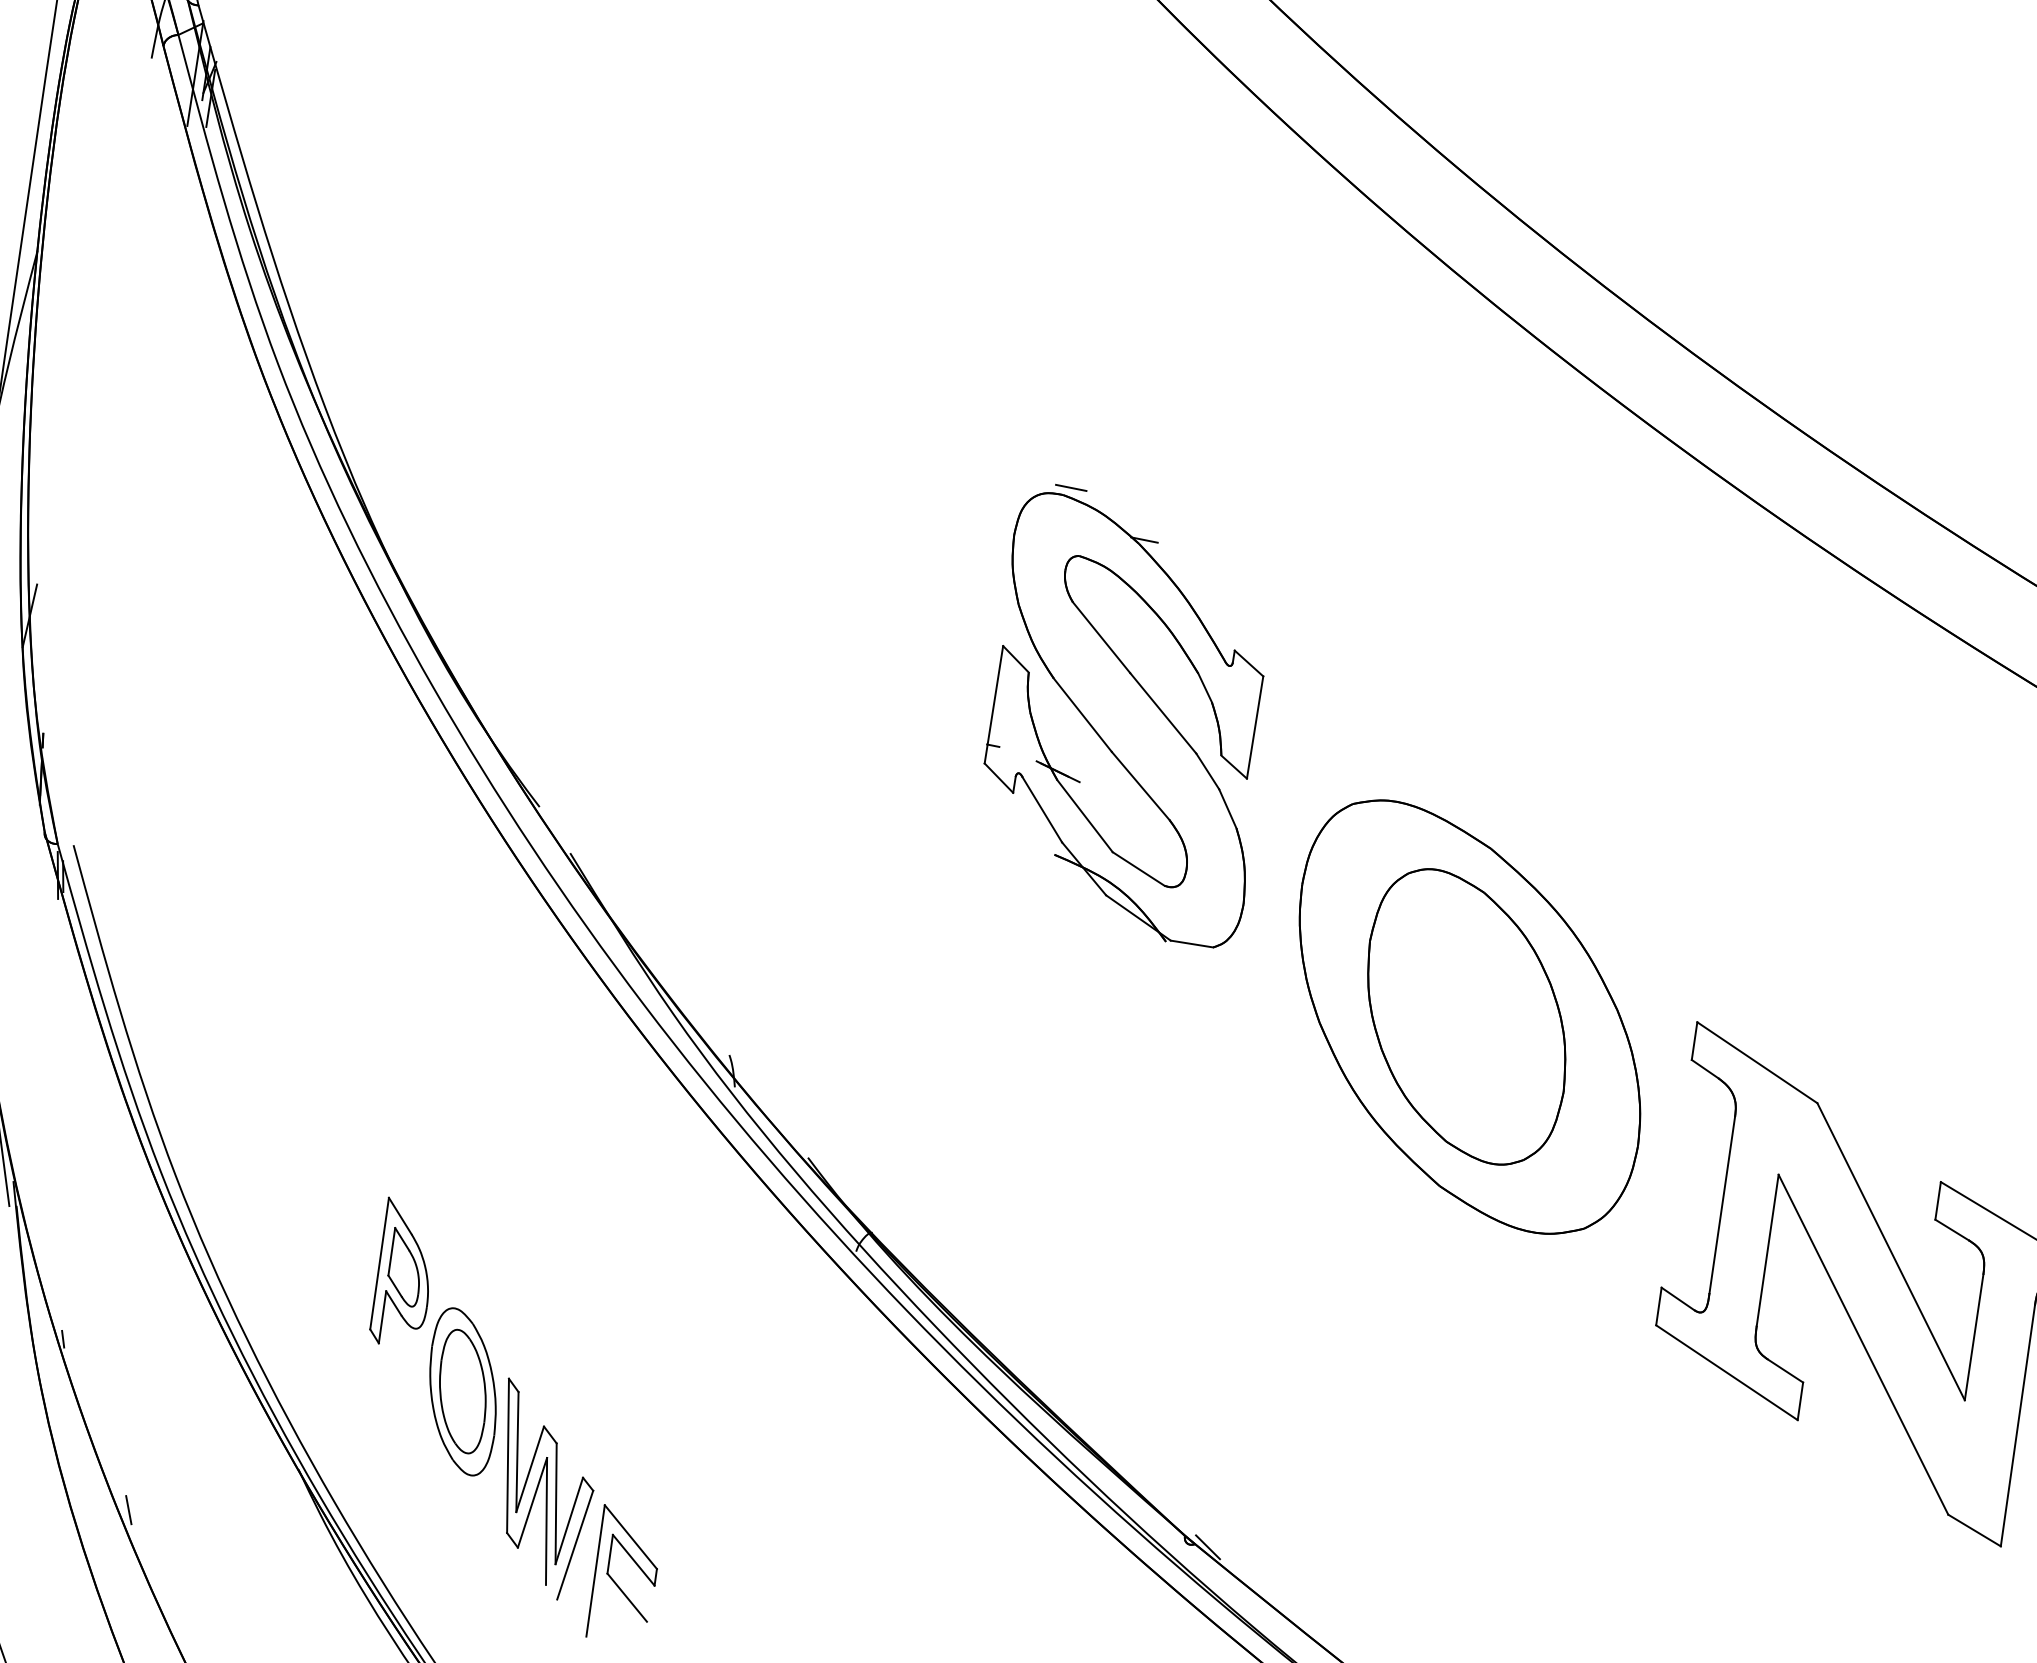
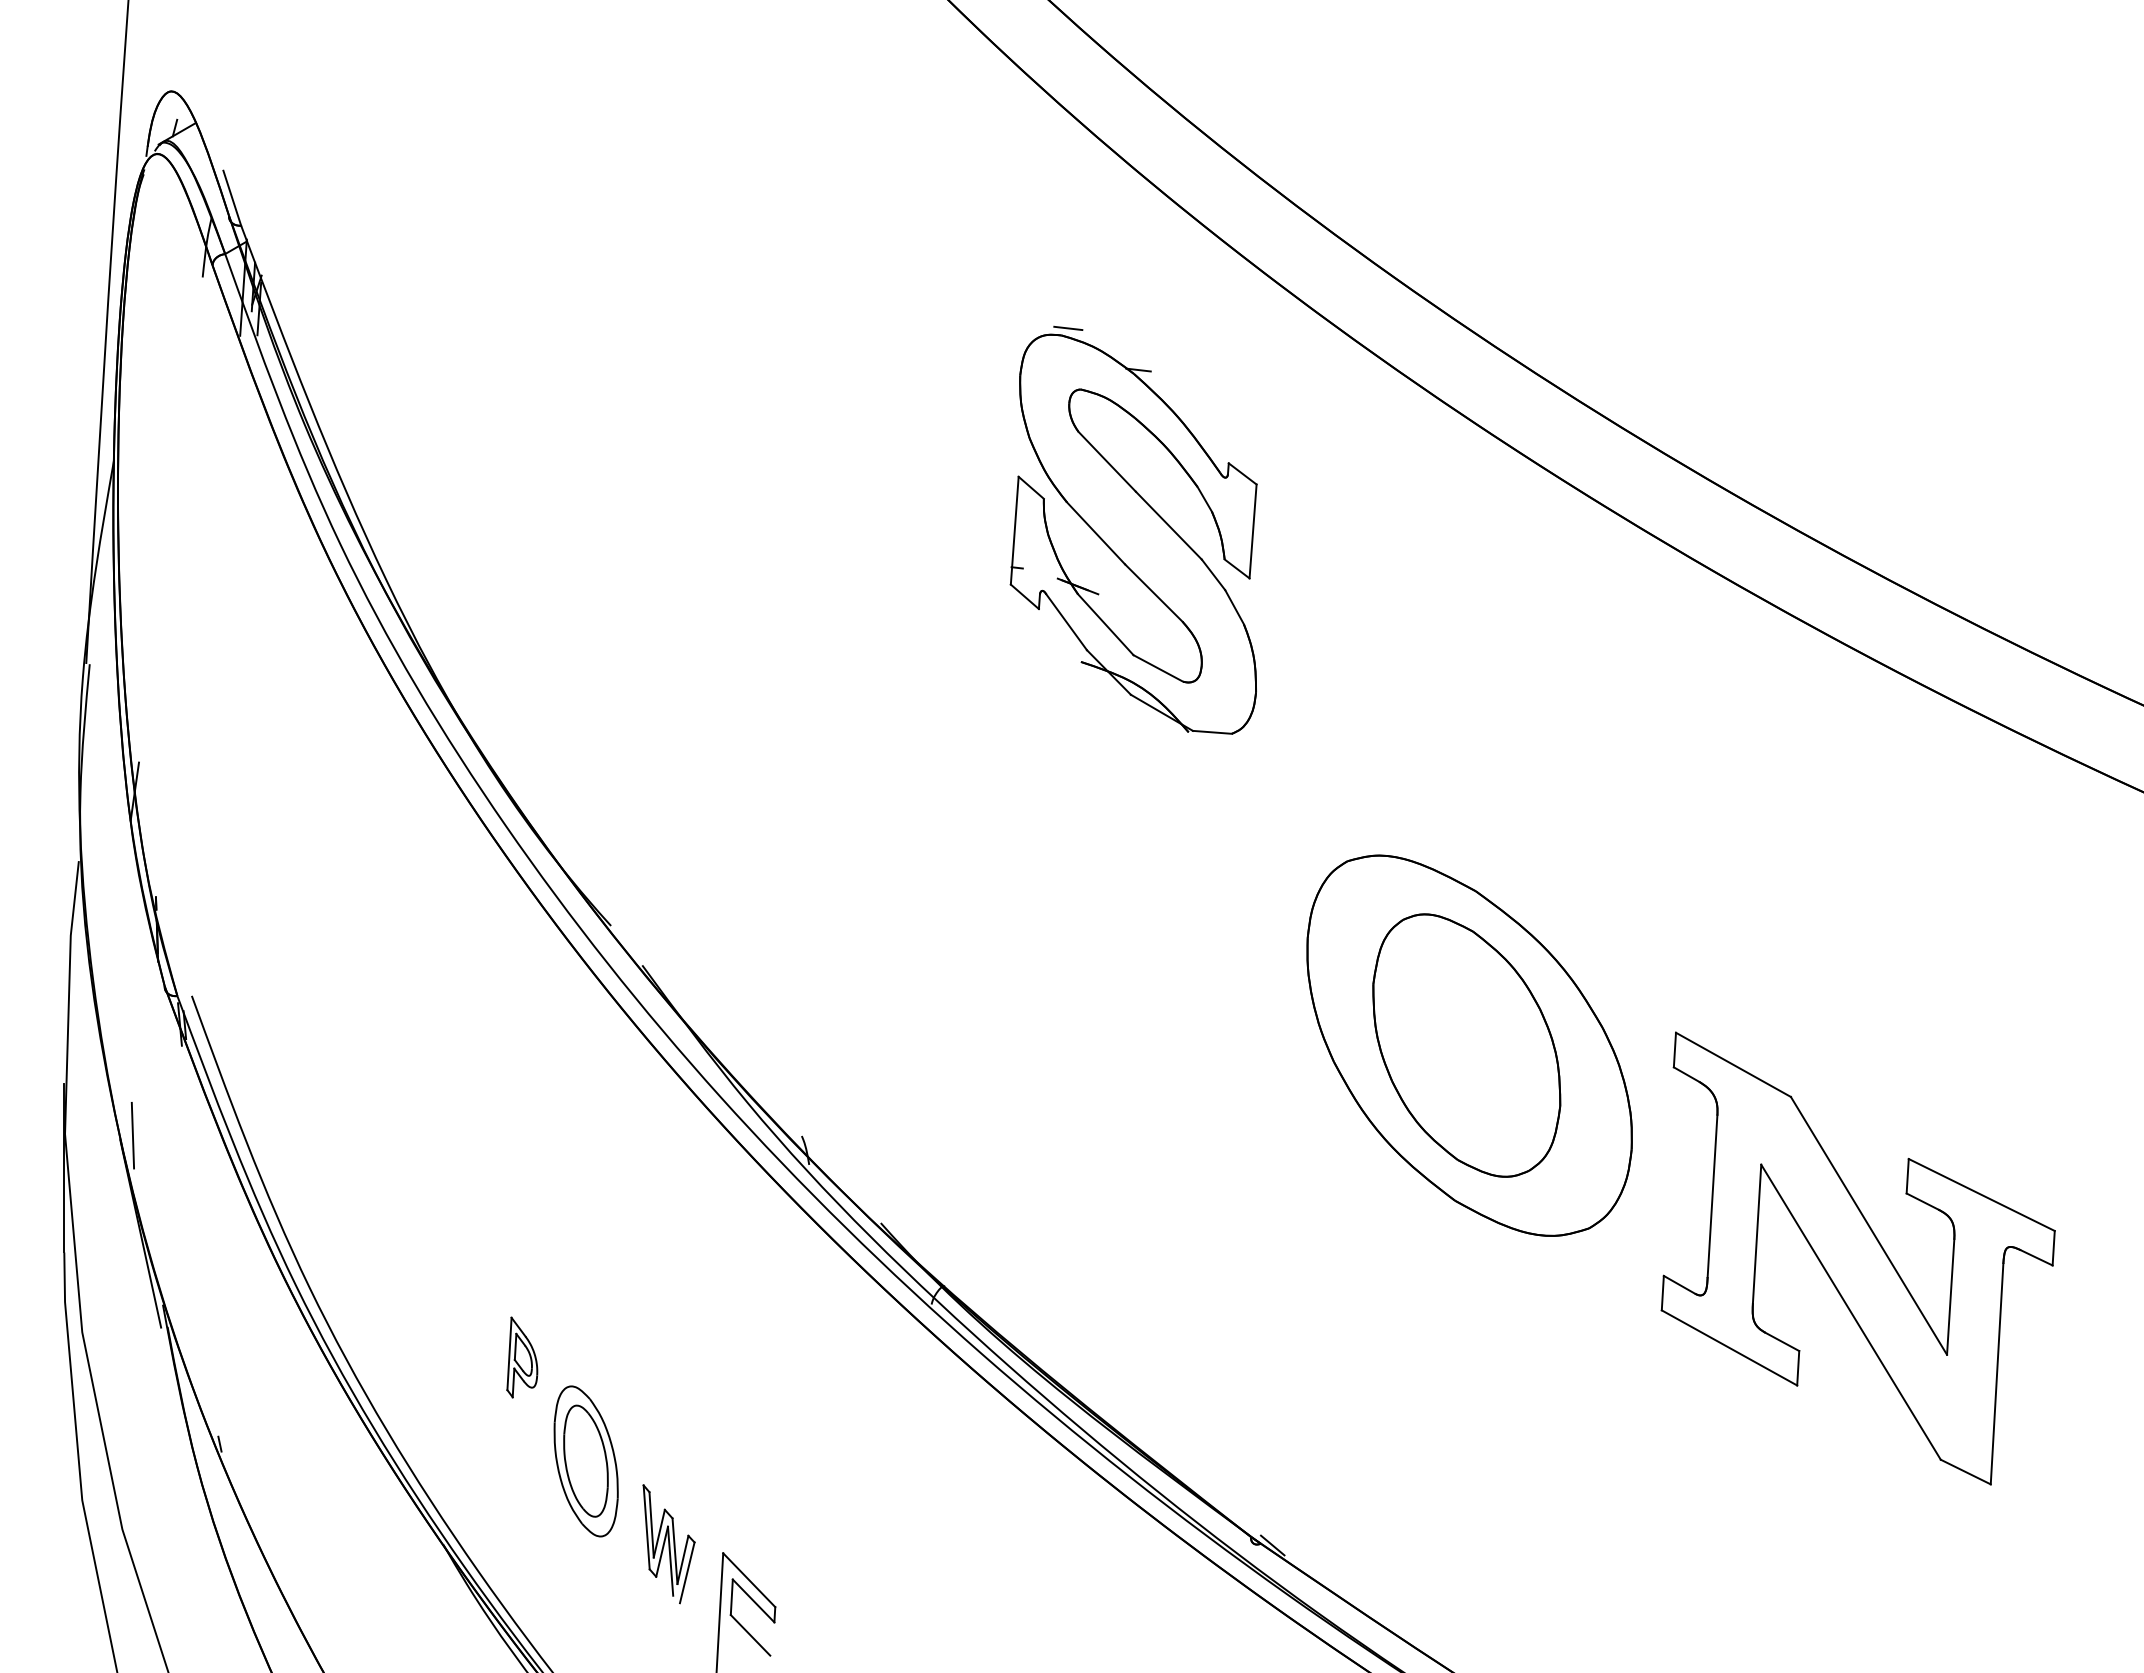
part: (1124, 714) -> (1133, 529), moved
part: (402, 1272) -> (522, 1357), size x0.6
part: (545, 1490) -> (668, 1544), size x0.6
line: (127, 1509) -> (291, 1593), removed

